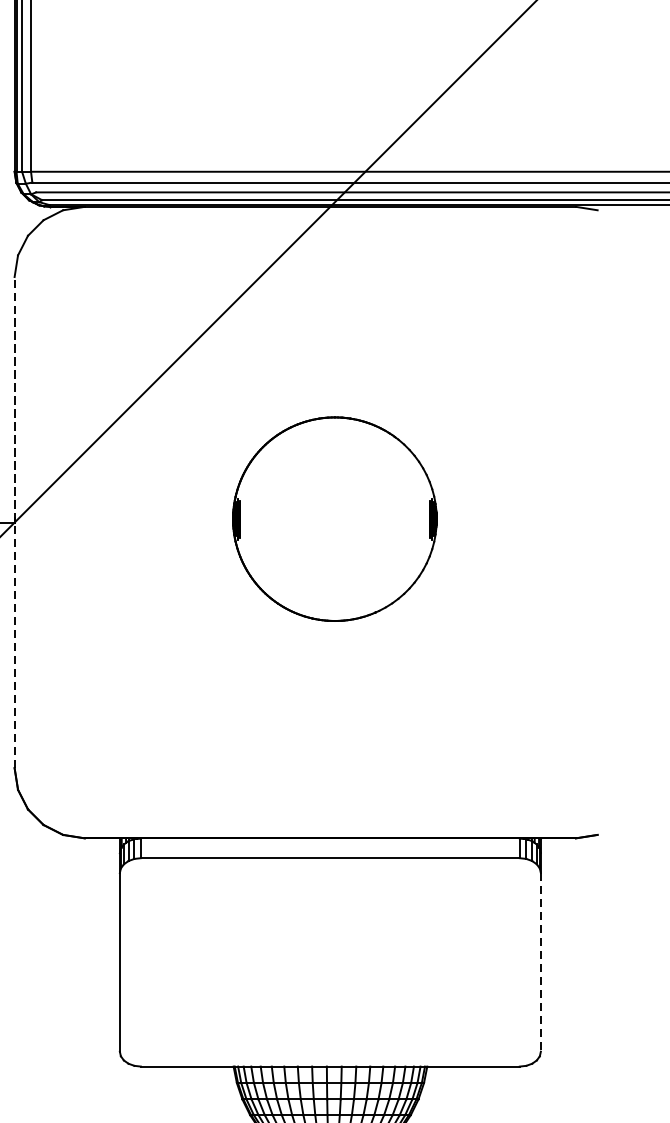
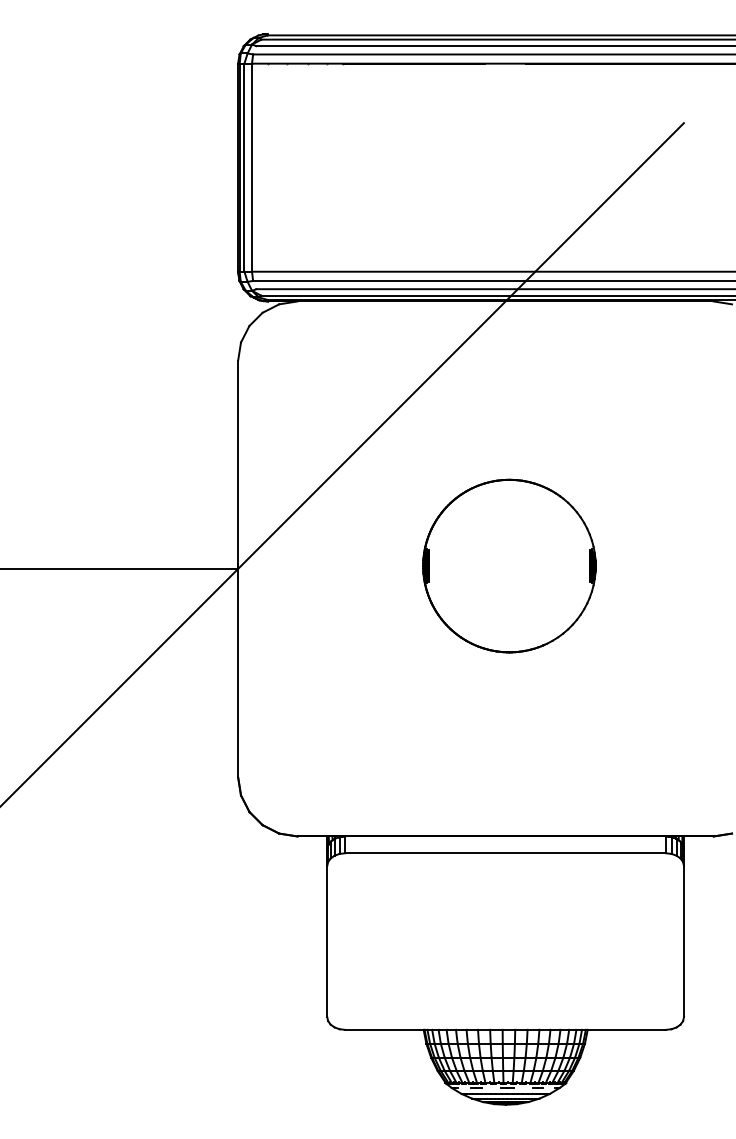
line: (15, 522) -> (238, 568), dashed -> solid
line: (540, 962) -> (683, 941), dashed -> solid

